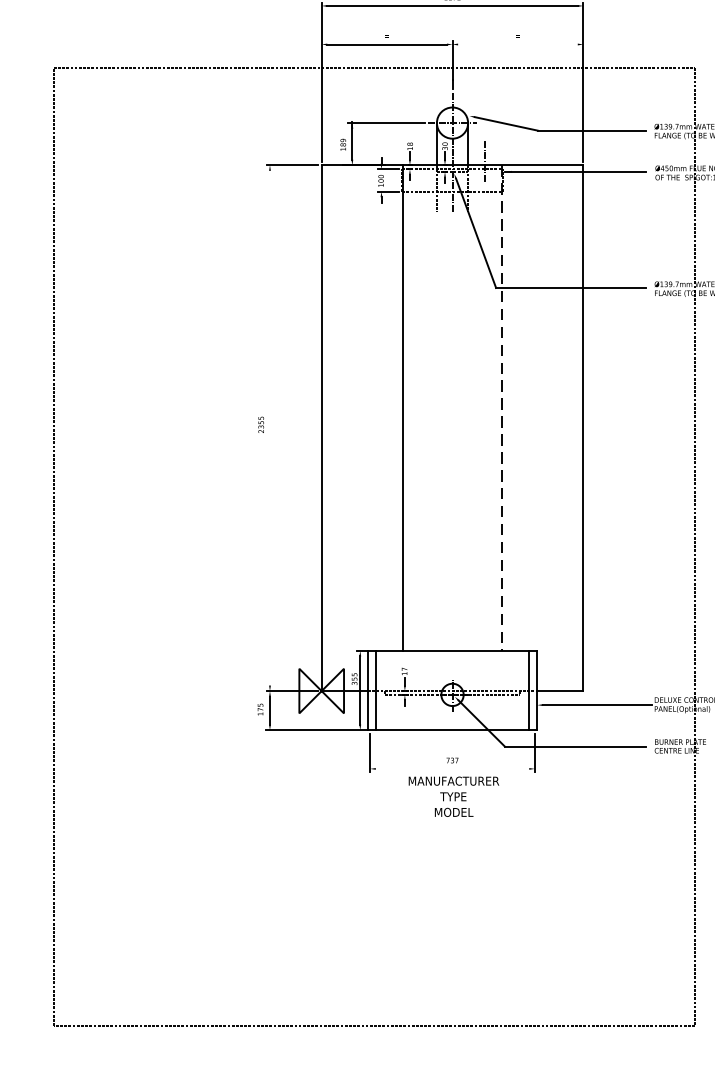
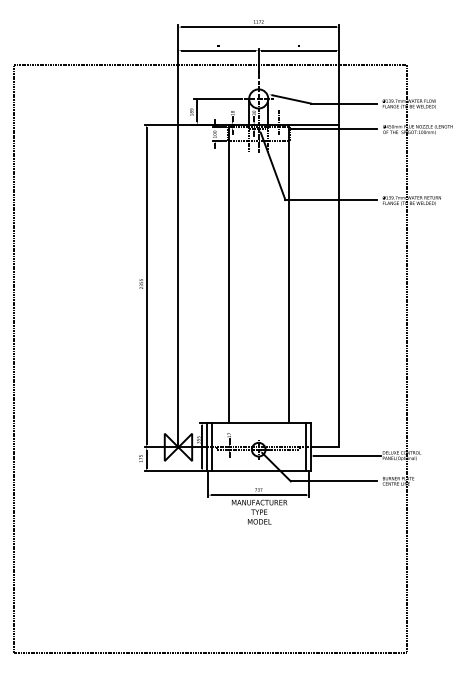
line: (517, 44) -> (298, 50), added
line: (501, 407) -> (288, 273), dashed -> solid
line: (269, 427) -> (146, 285), added
line: (452, 769) -> (258, 495), added

